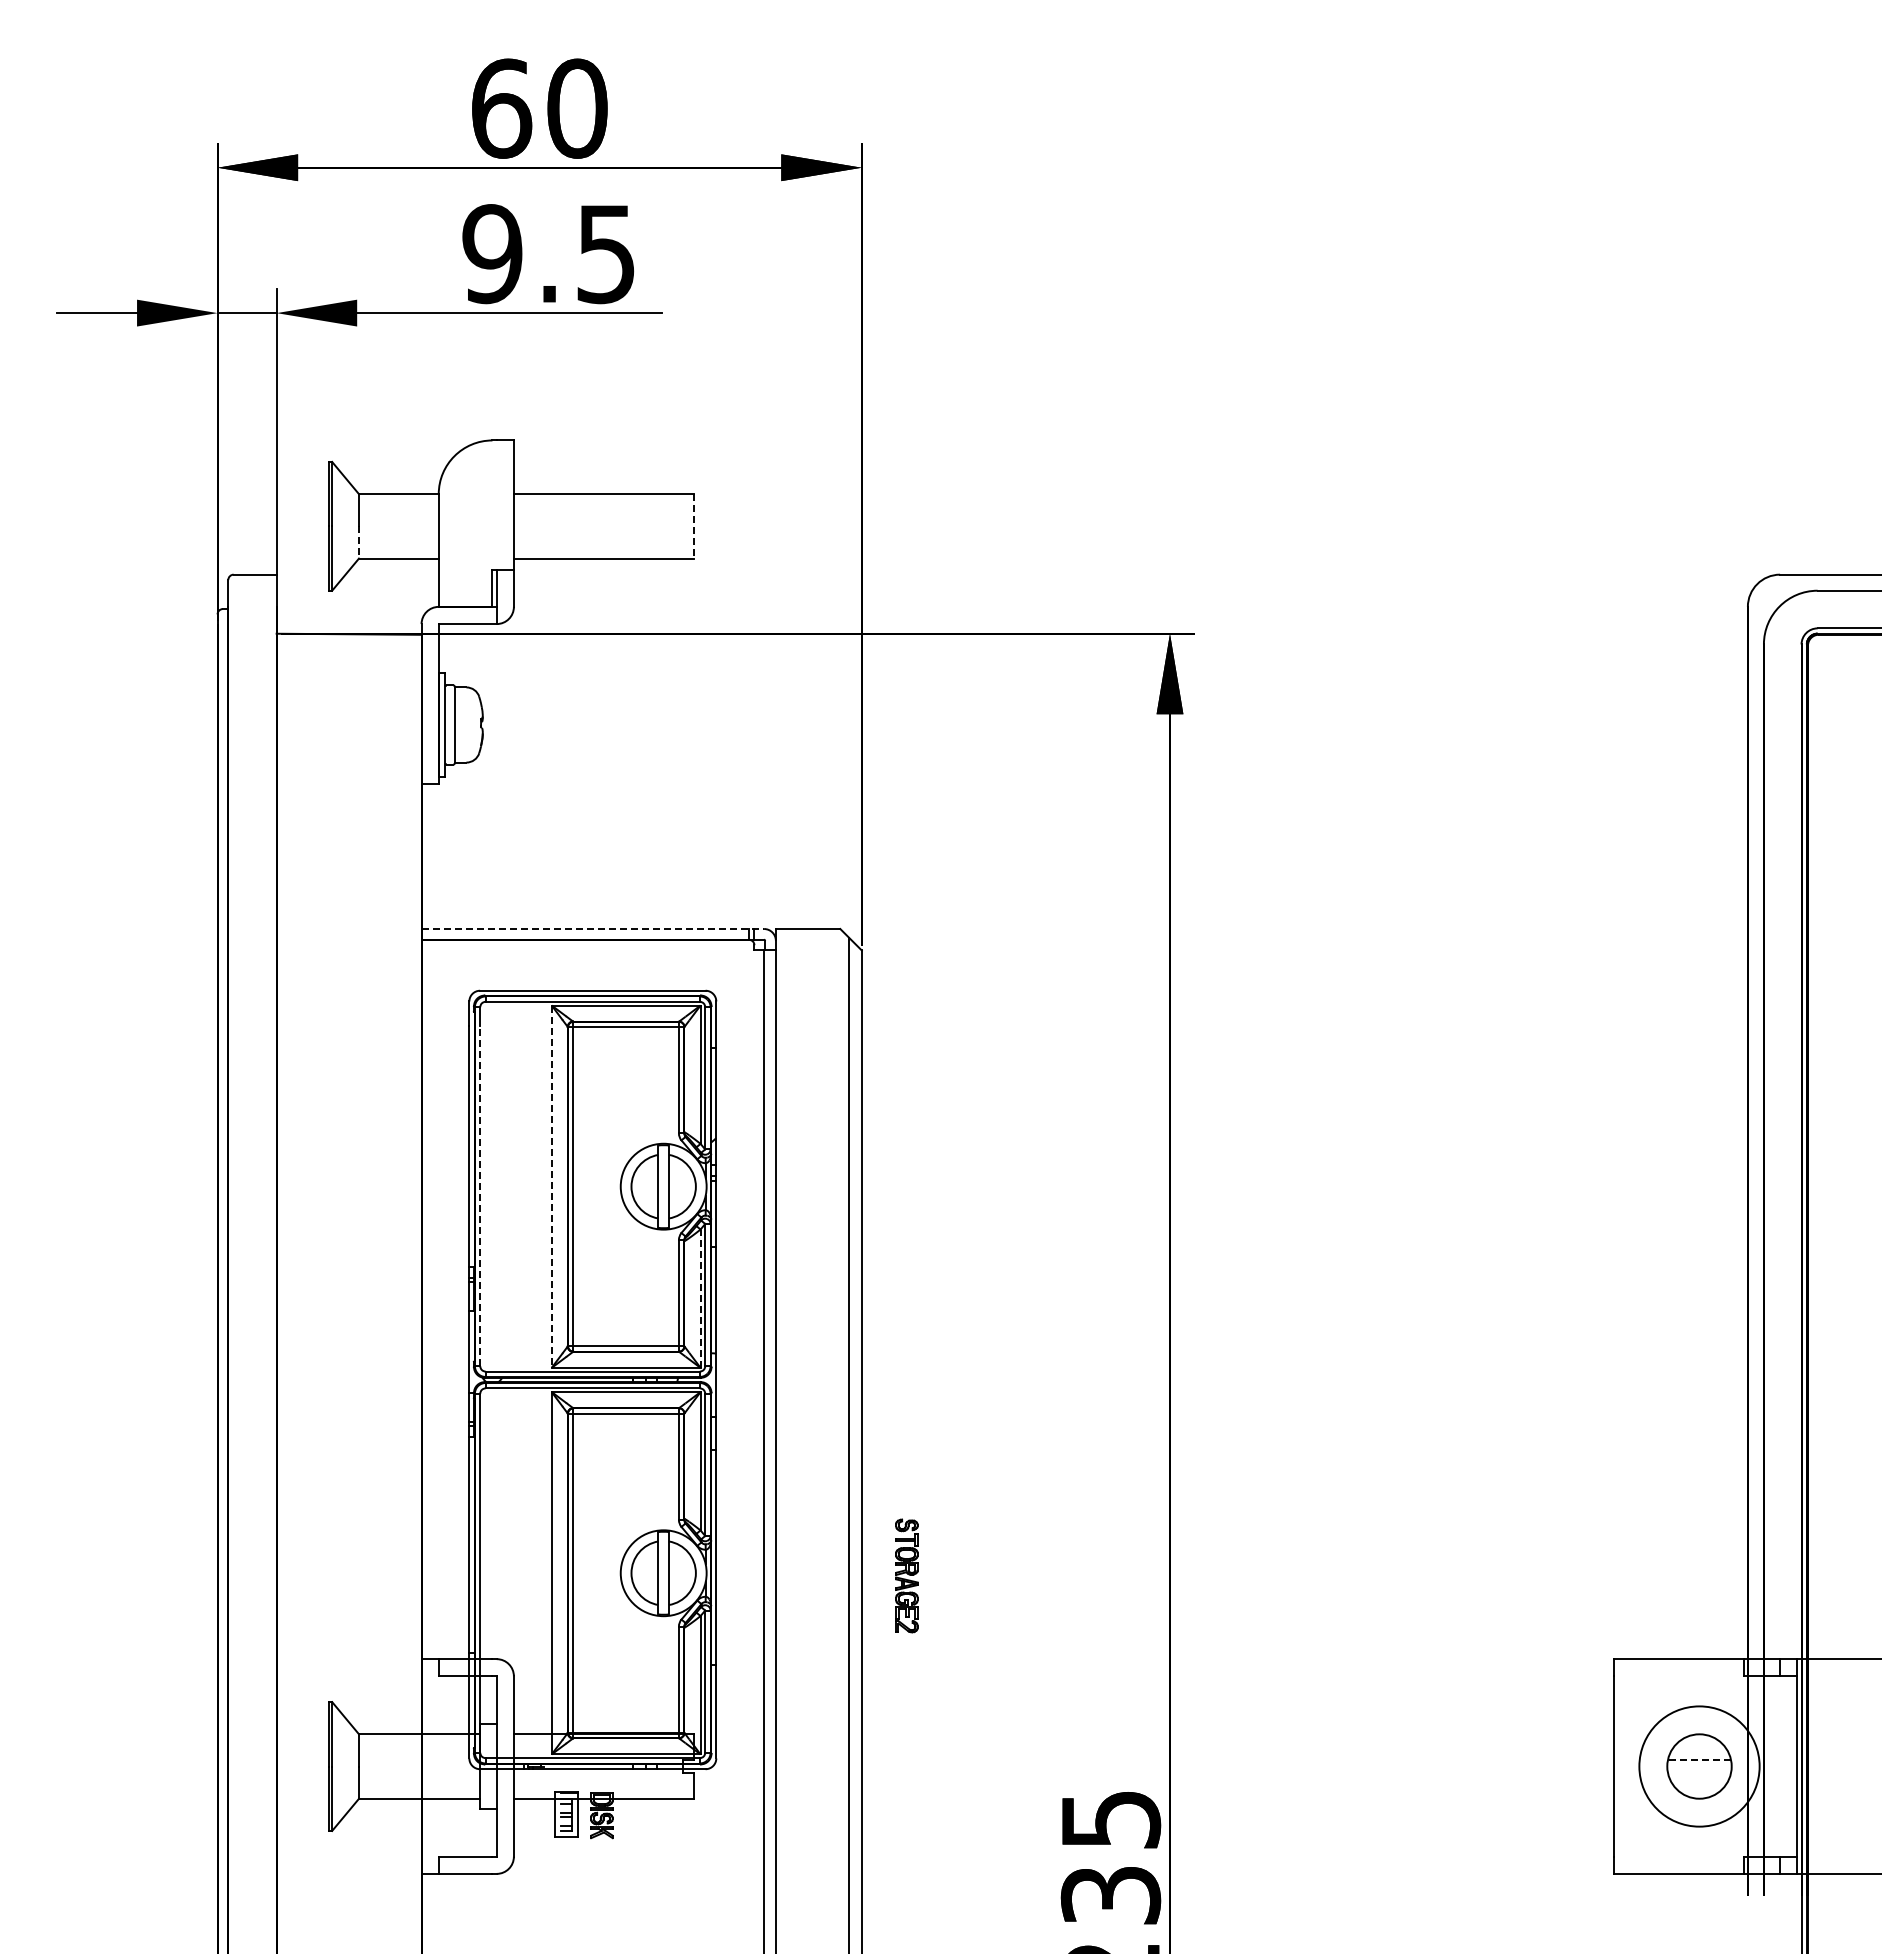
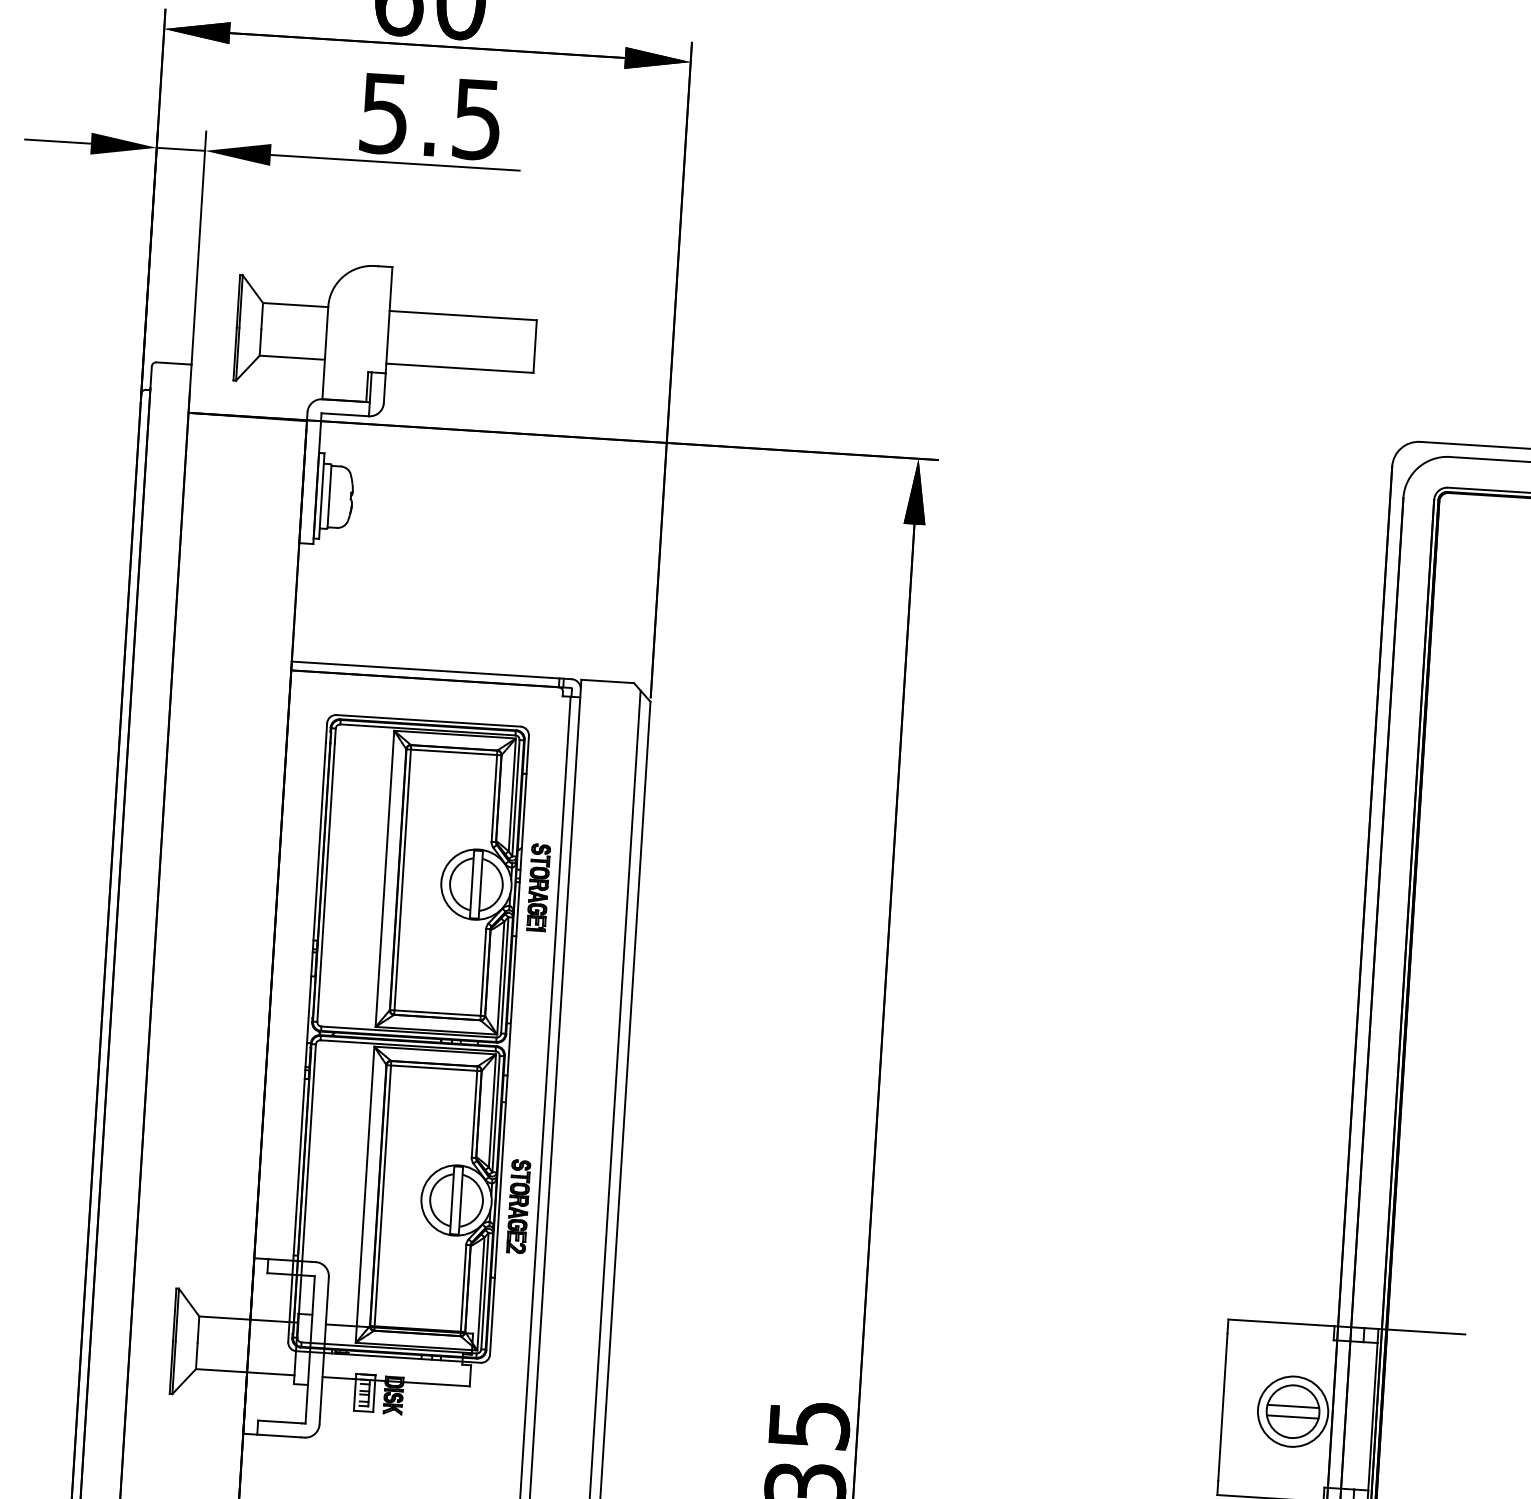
text: (492, 254) -> (384, 114), 9.5 -> 5.5
line: (693, 526) -> (534, 346), dashed -> solid
line: (358, 542) -> (260, 342), dashed -> solid
line: (593, 929) -> (432, 670), dashed -> solid
part: (739, 1185) -> (538, 887), added
line: (551, 1187) -> (384, 879), dashed -> solid
line: (480, 1195) -> (326, 882), dashed -> solid
line: (700, 1298) -> (500, 977), dashed -> solid
part: (906, 1575) -> (518, 1206), moved
line: (1699, 1760) -> (1293, 1406), dashed -> solid
circle: (1699, 1766) -> (1293, 1411), size x0.71
line: (1699, 1772) -> (1292, 1416), added

